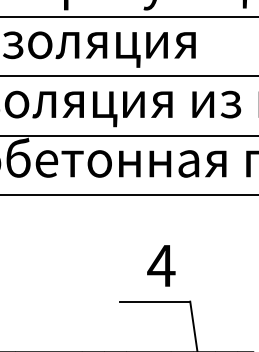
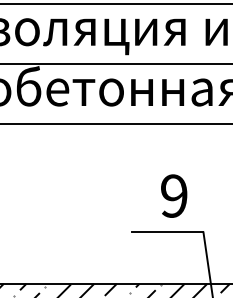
text: (161, 265) -> (174, 195), 4 -> 9

